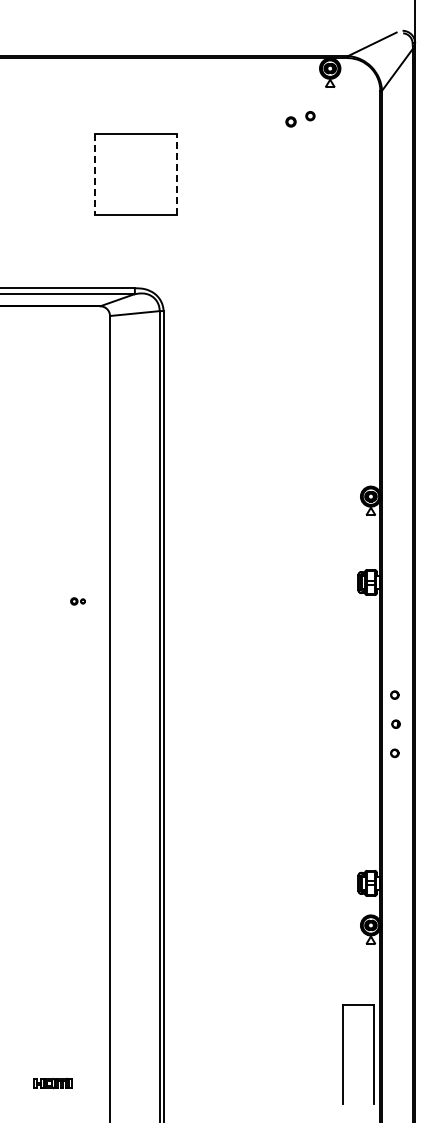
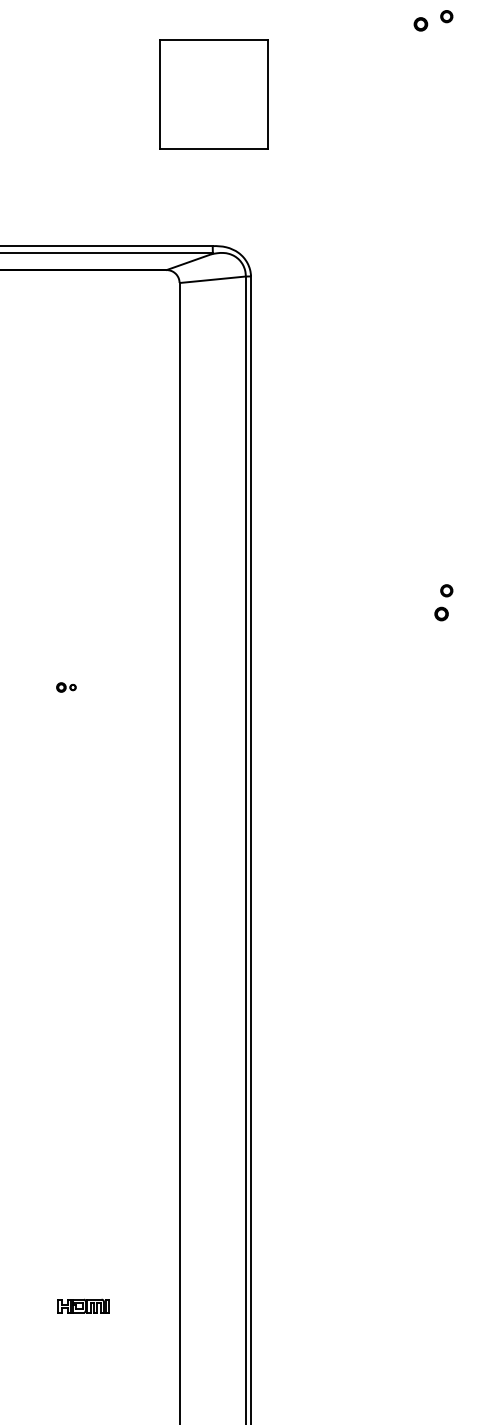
line: (95, 174) -> (160, 94), dashed -> solid
line: (176, 174) -> (268, 94), dashed -> solid
part: (307, 555) -> (442, 602), added
part: (77, 601) -> (65, 687), moved
part: (52, 1083) -> (82, 1306), moved

